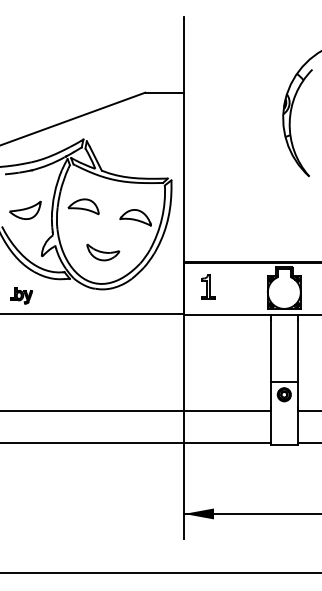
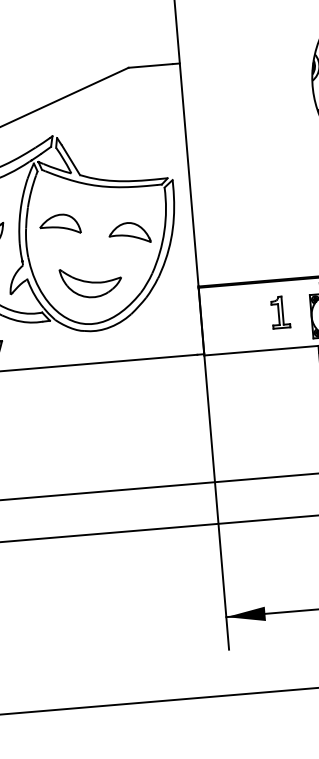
part: (103, 252) -> (91, 282), size x1.43
part: (208, 286) -> (280, 311), moved

